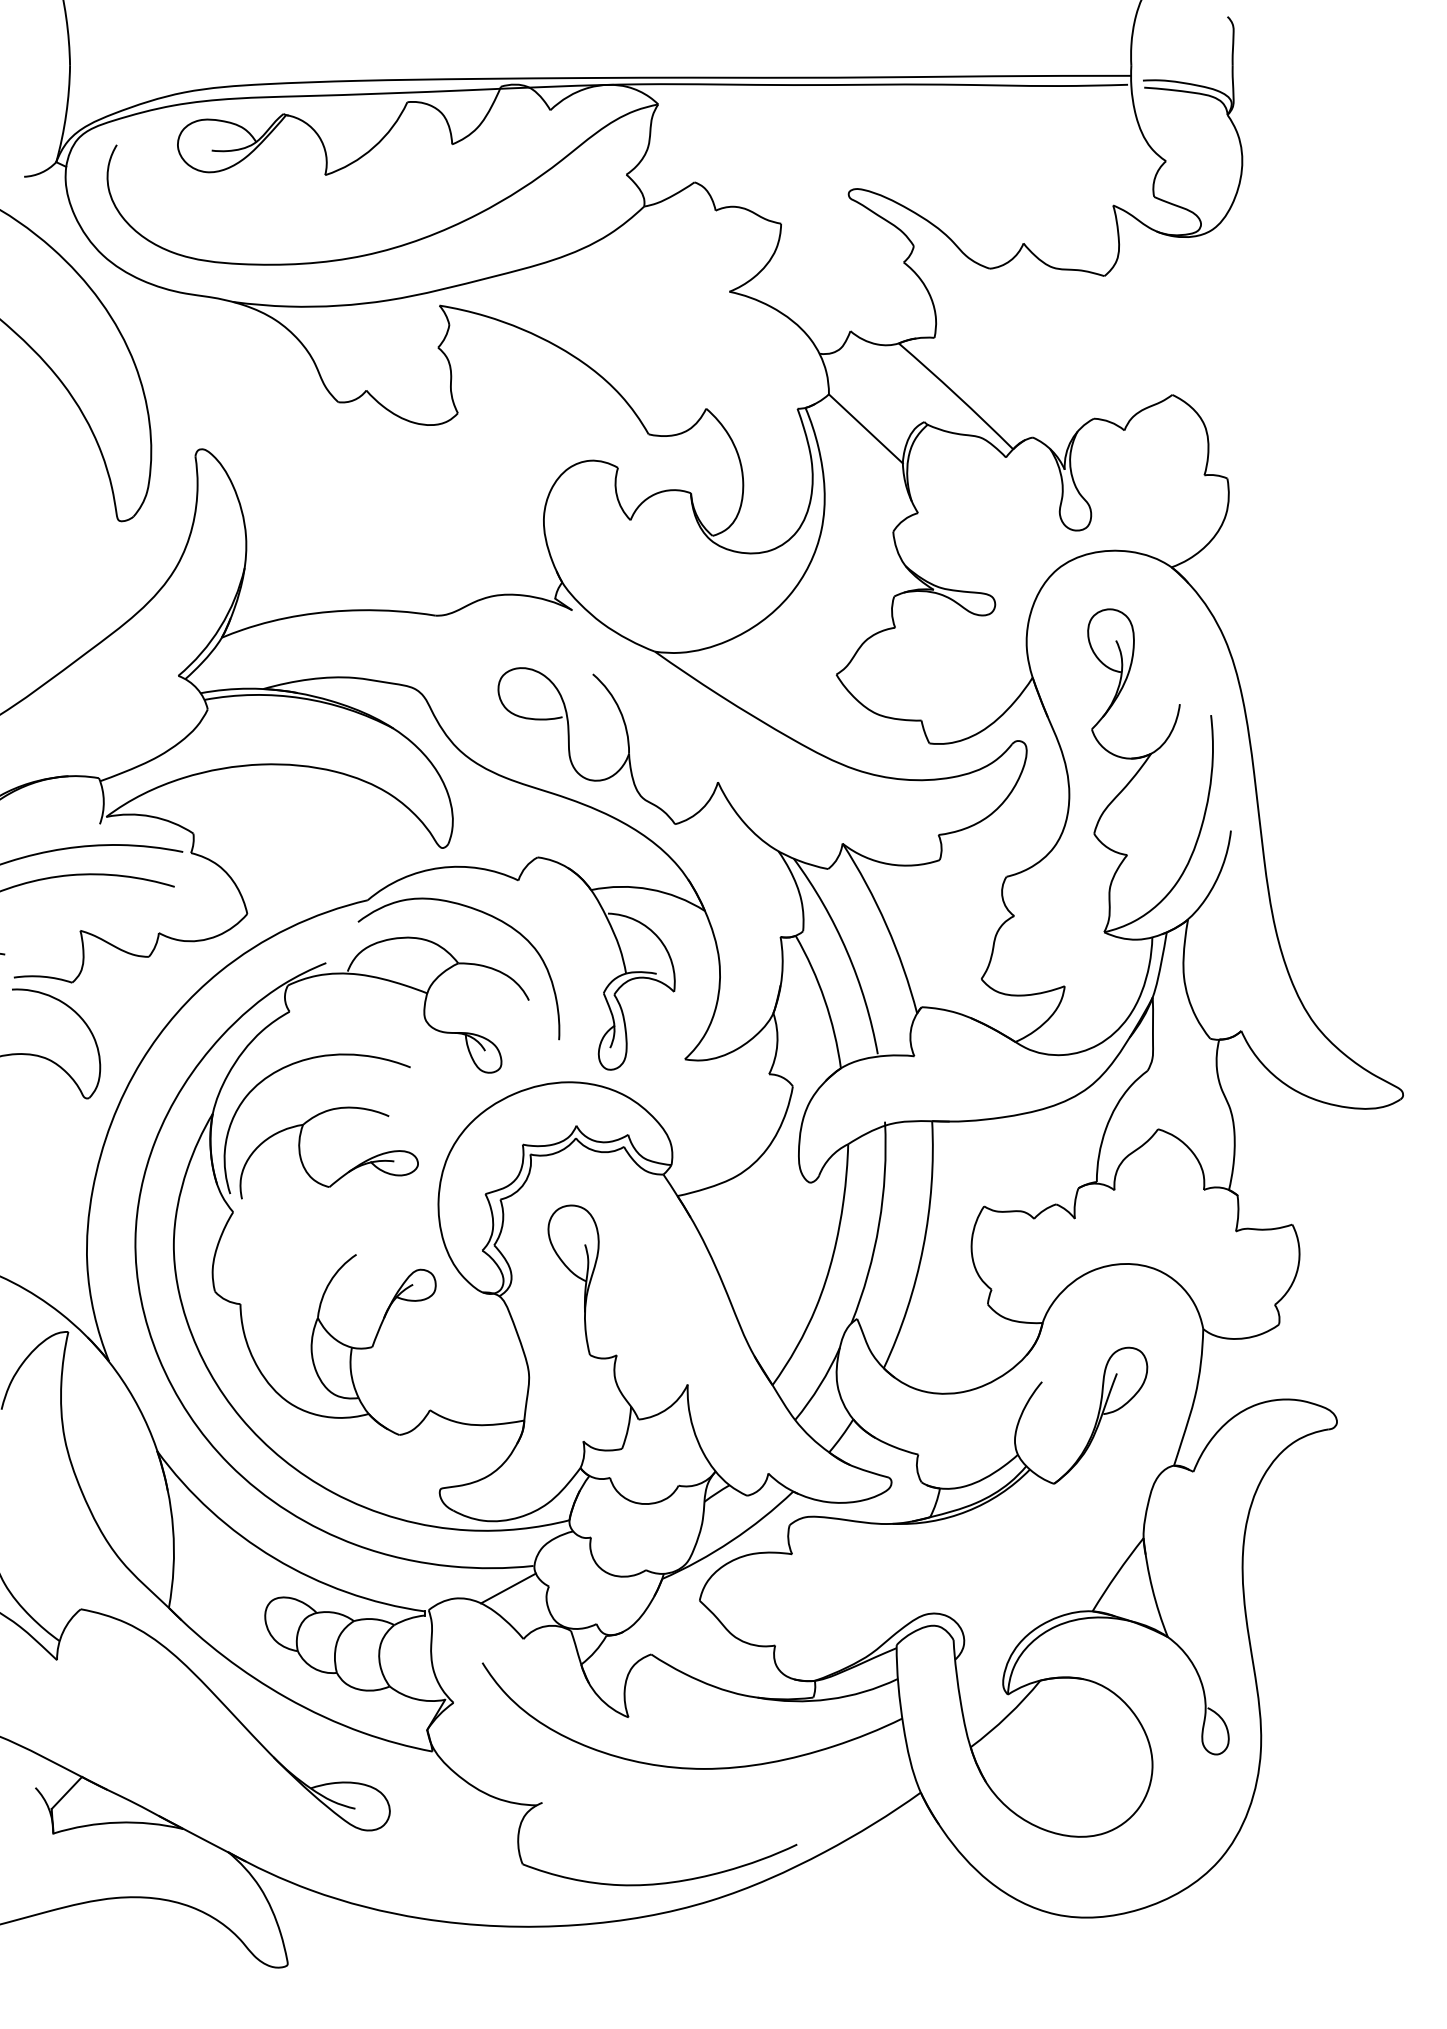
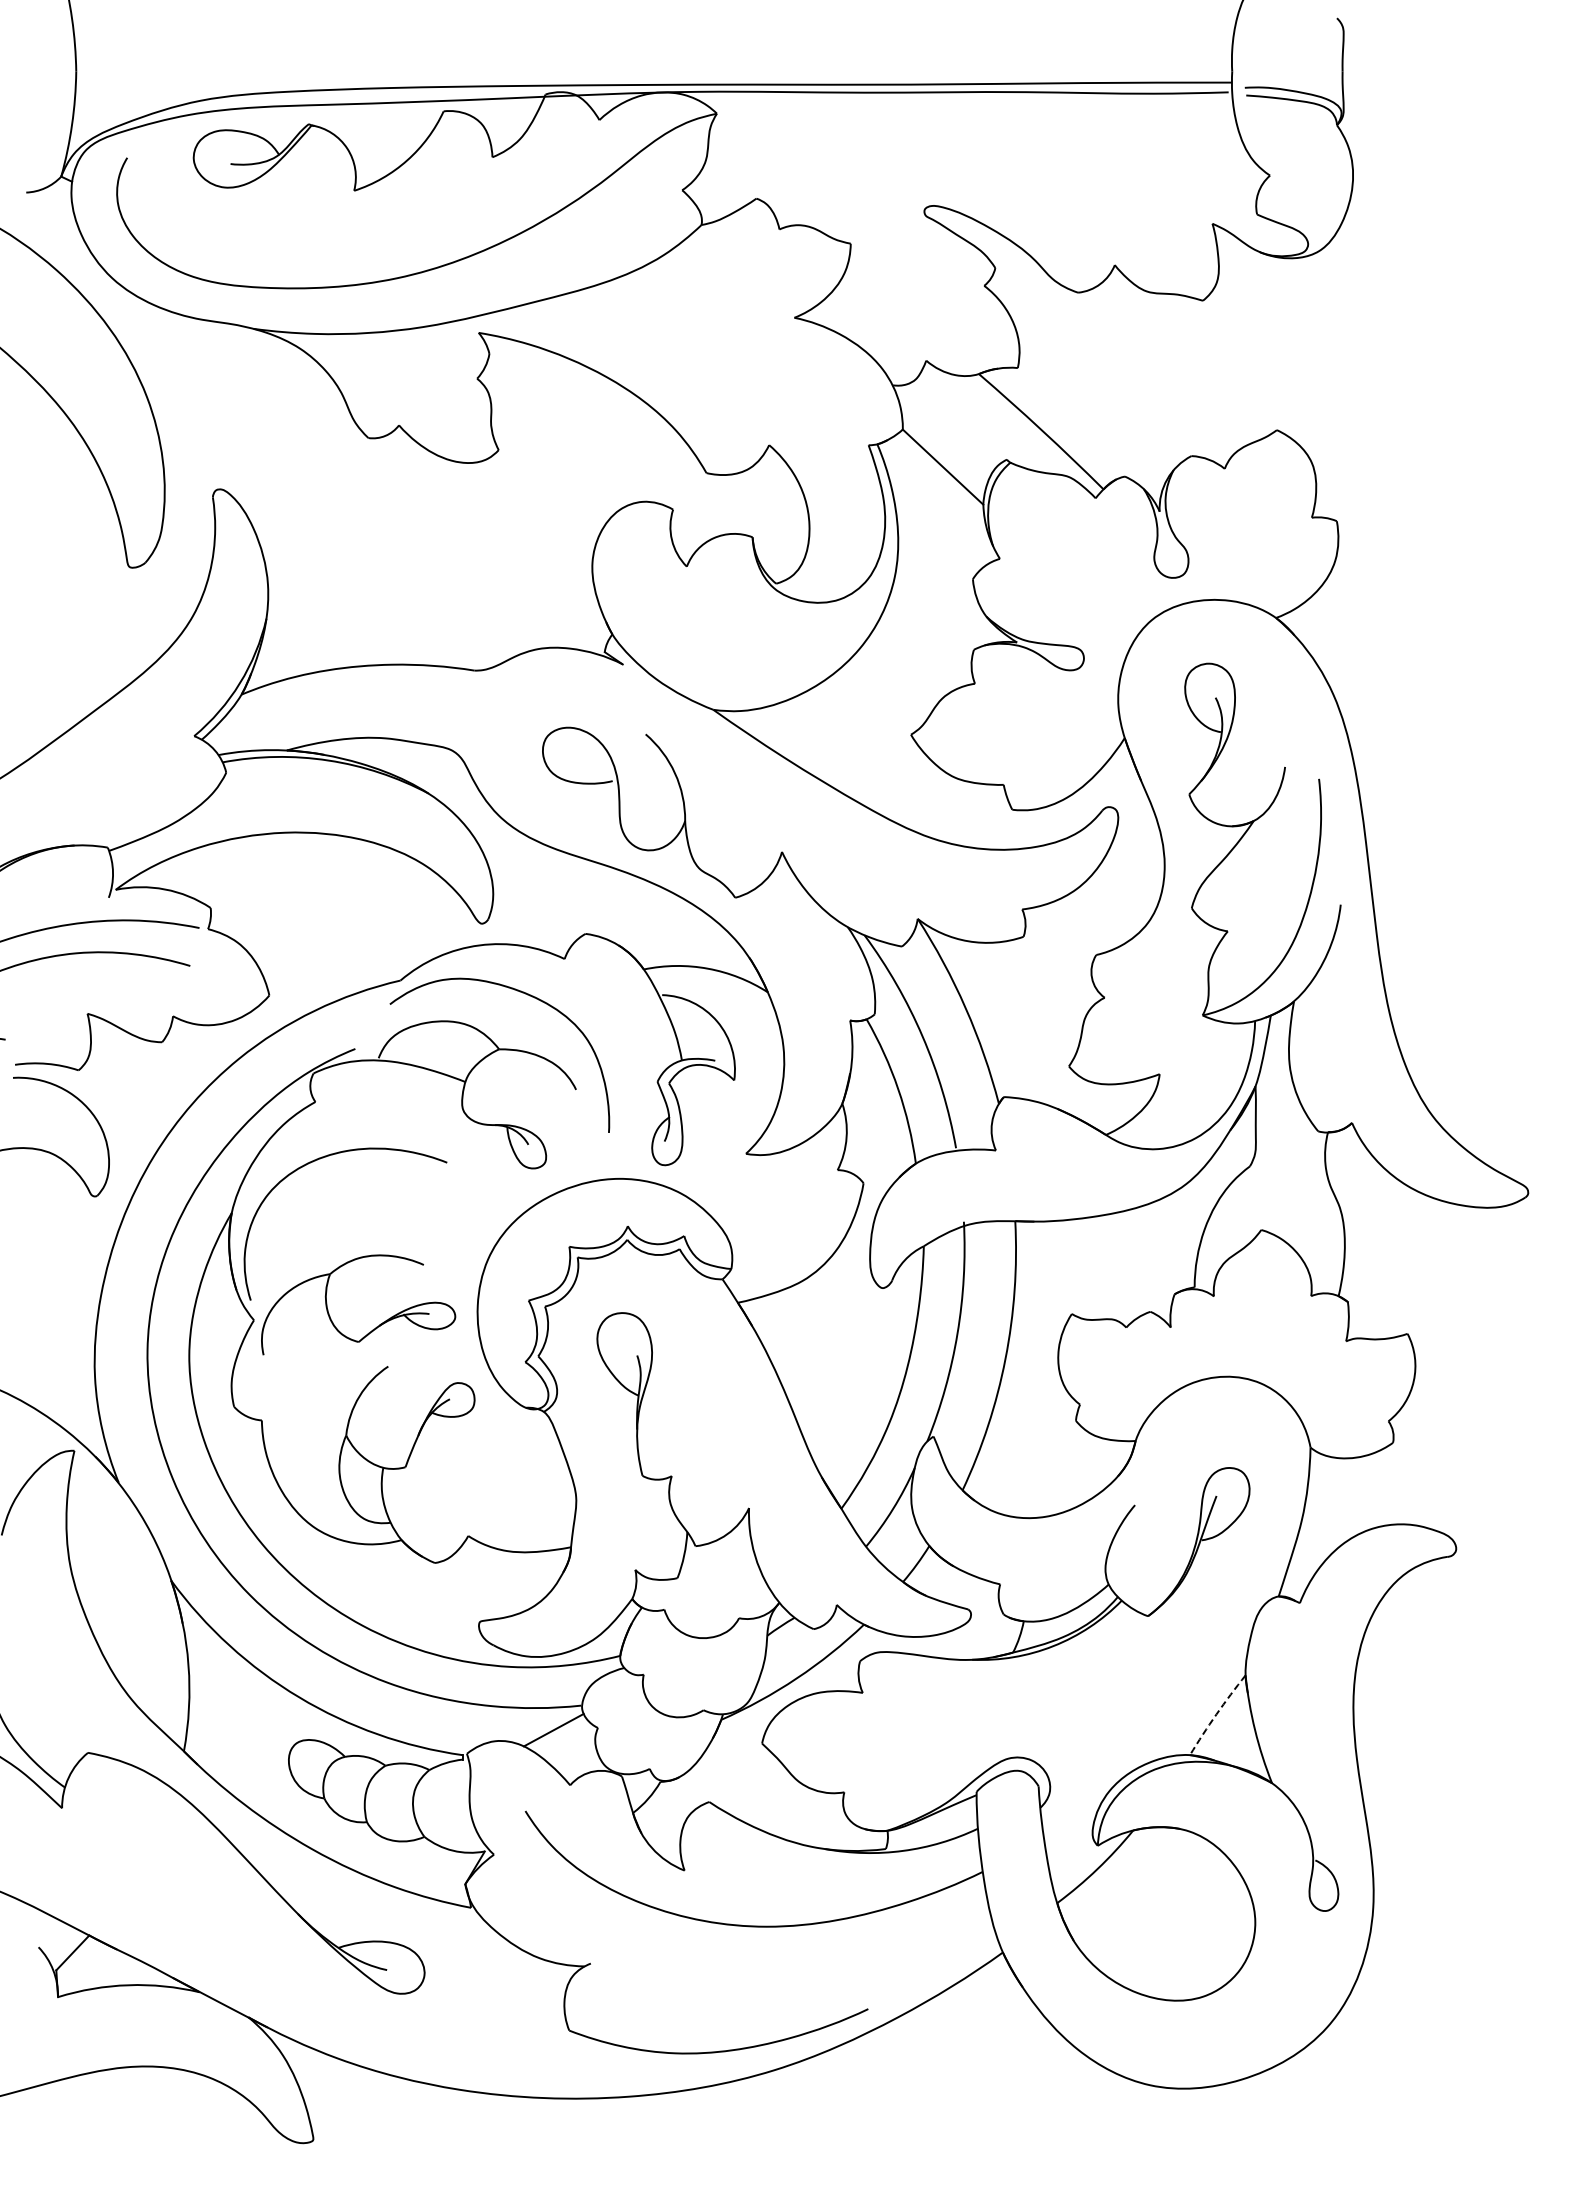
part: (345, 1172) -> (376, 1326), moved
arc: (1116, 1574) -> (1216, 1714), solid -> dashed

